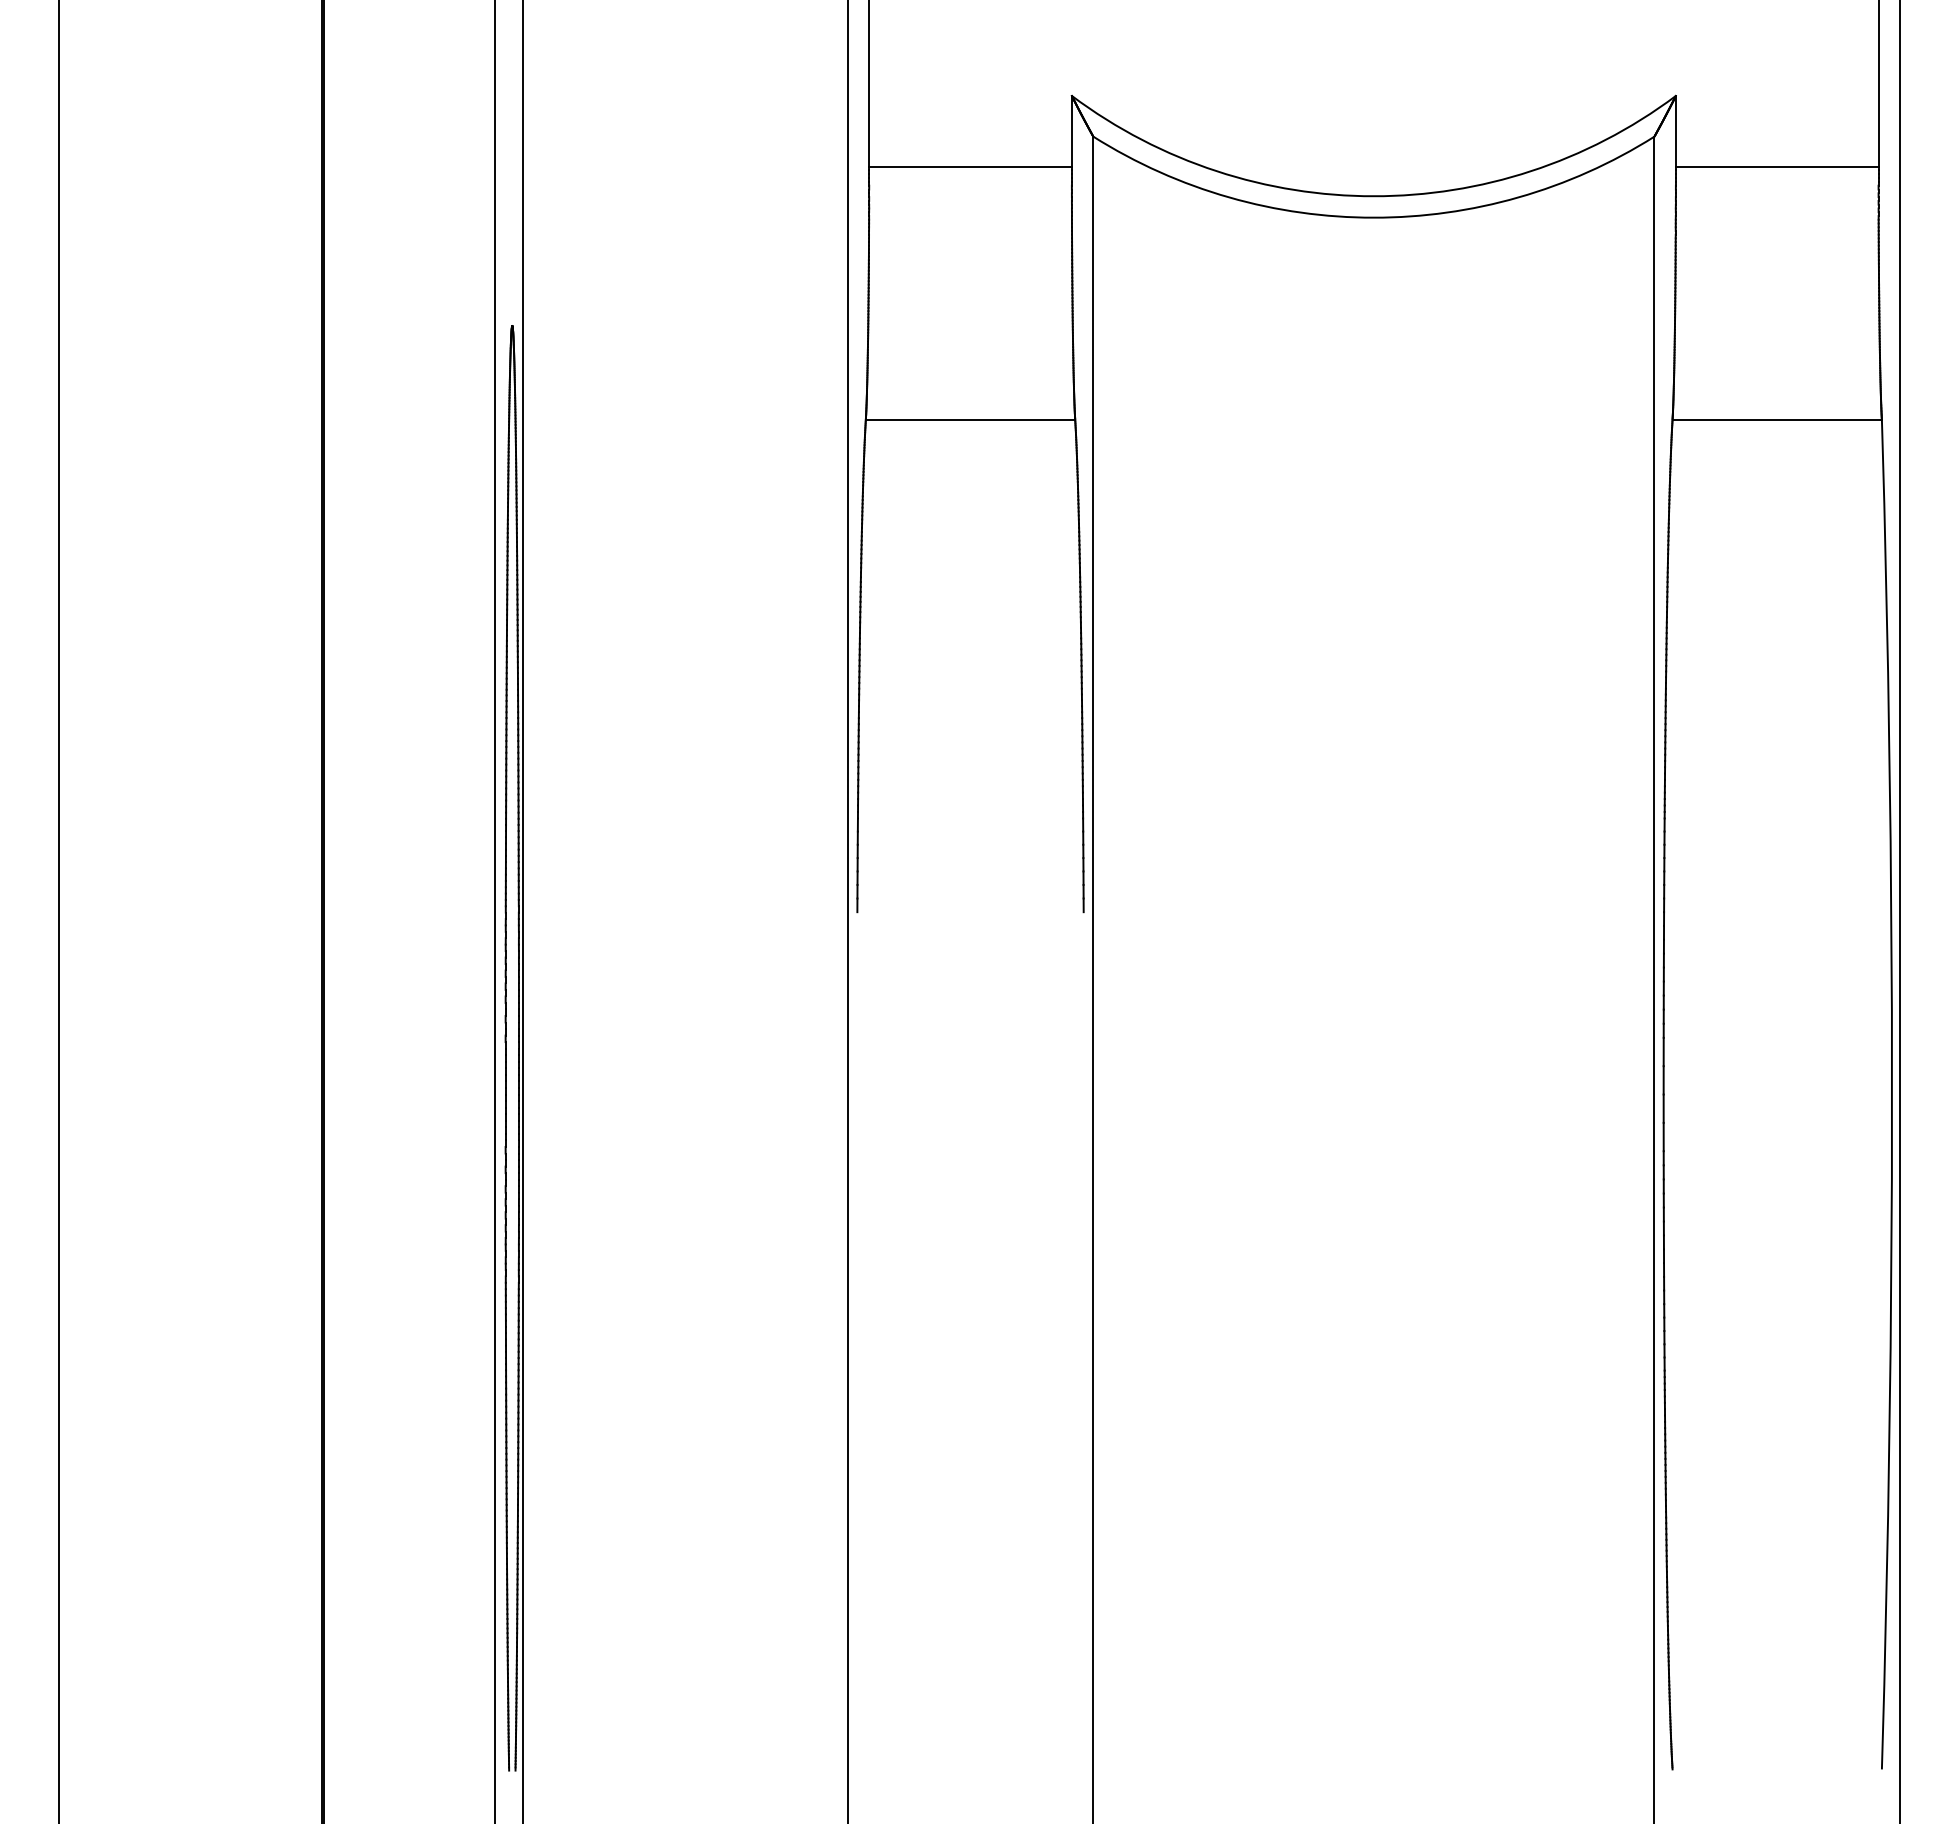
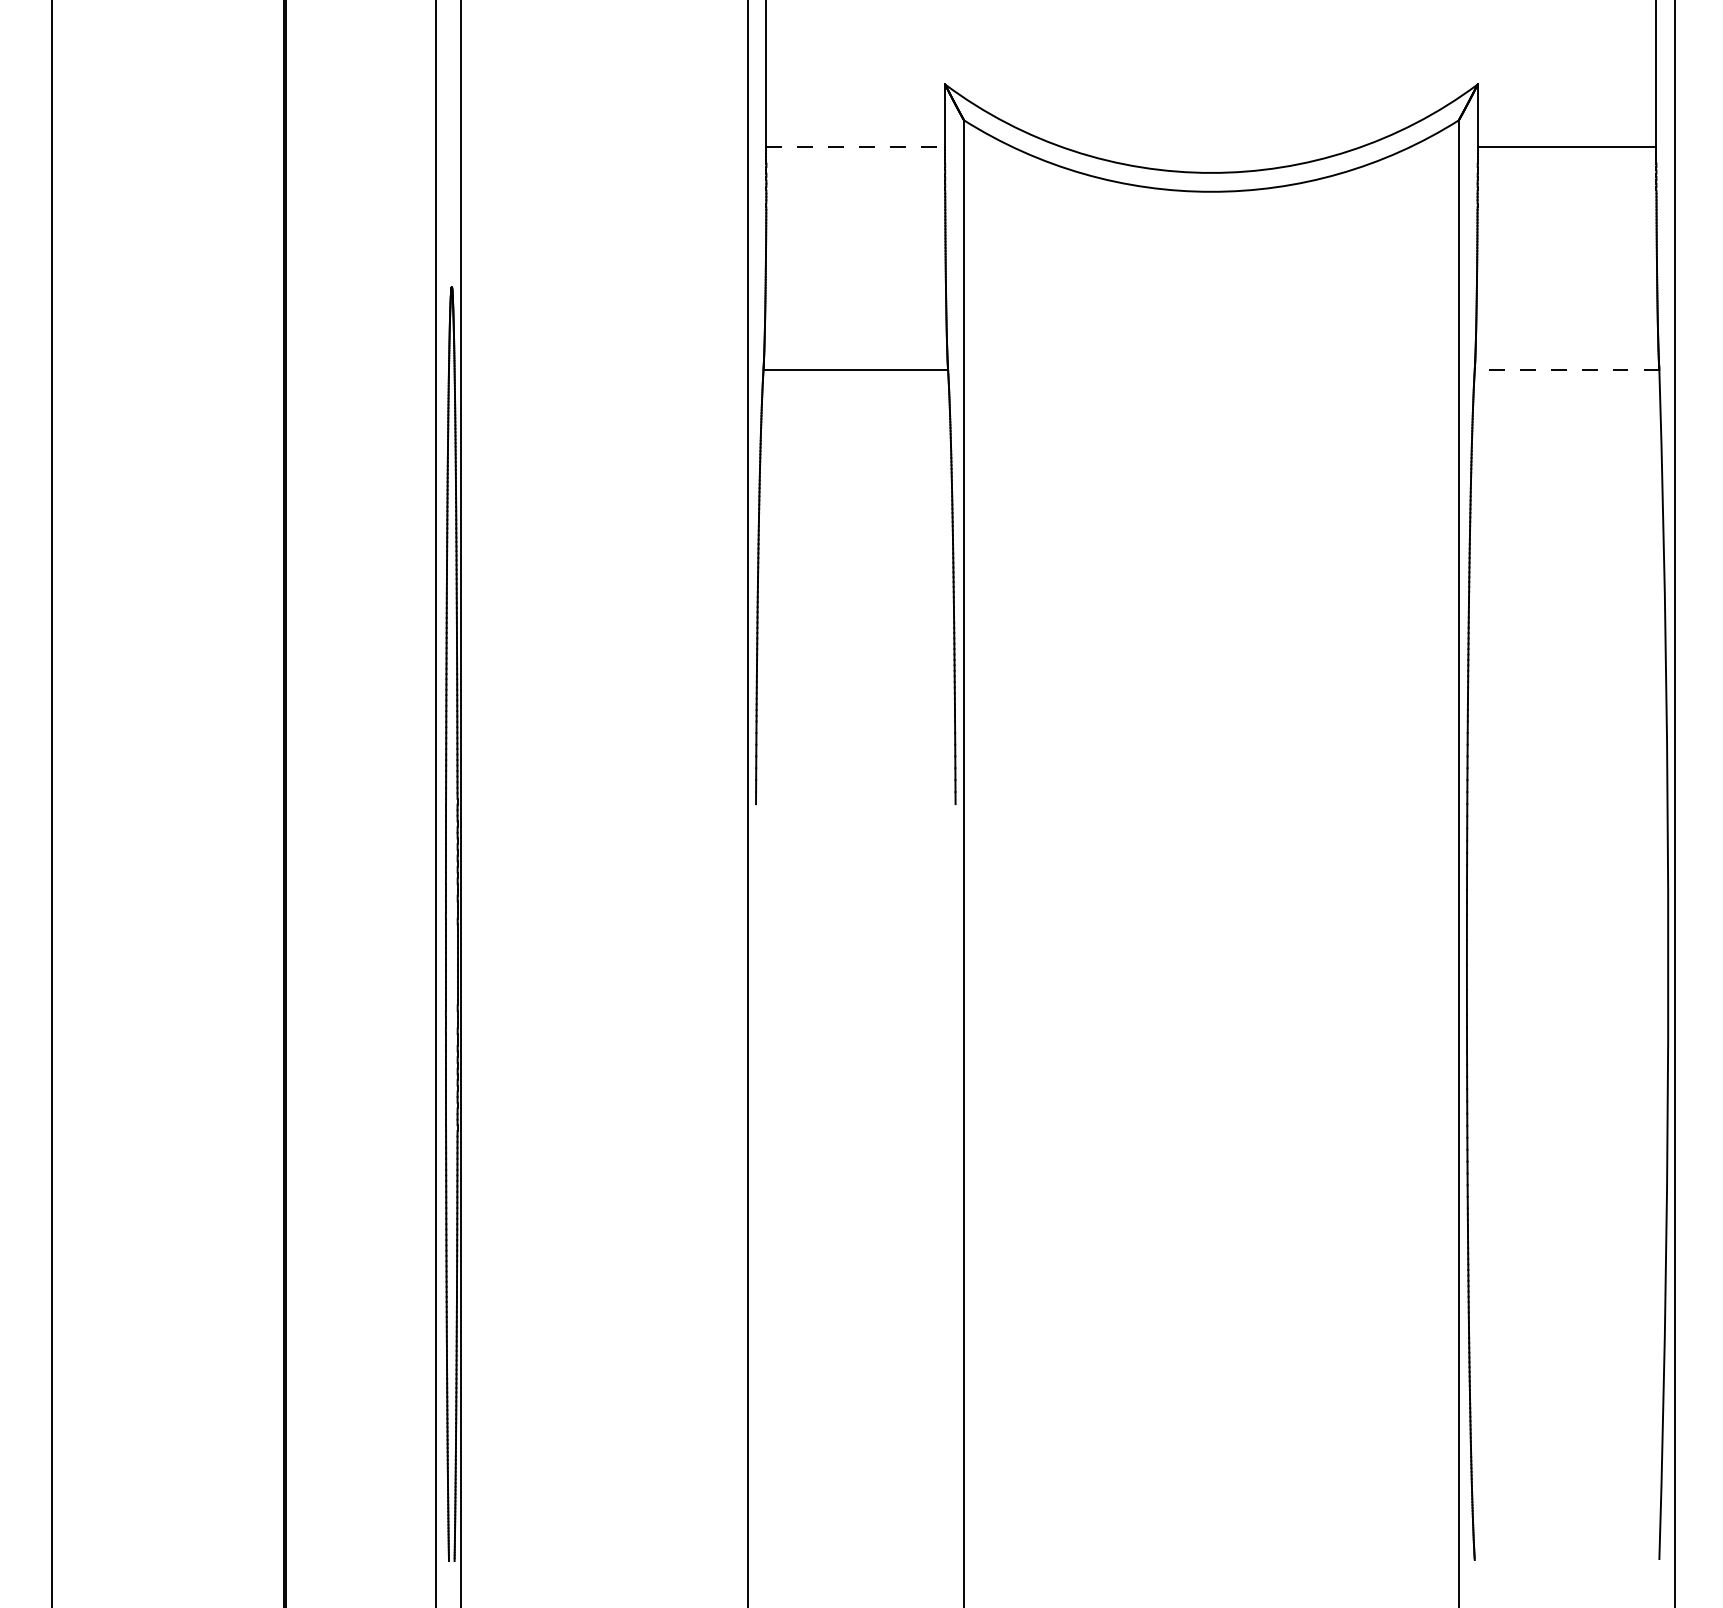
line: (971, 166) -> (856, 146), solid -> dashed
line: (1777, 419) -> (1567, 369), solid -> dashed

